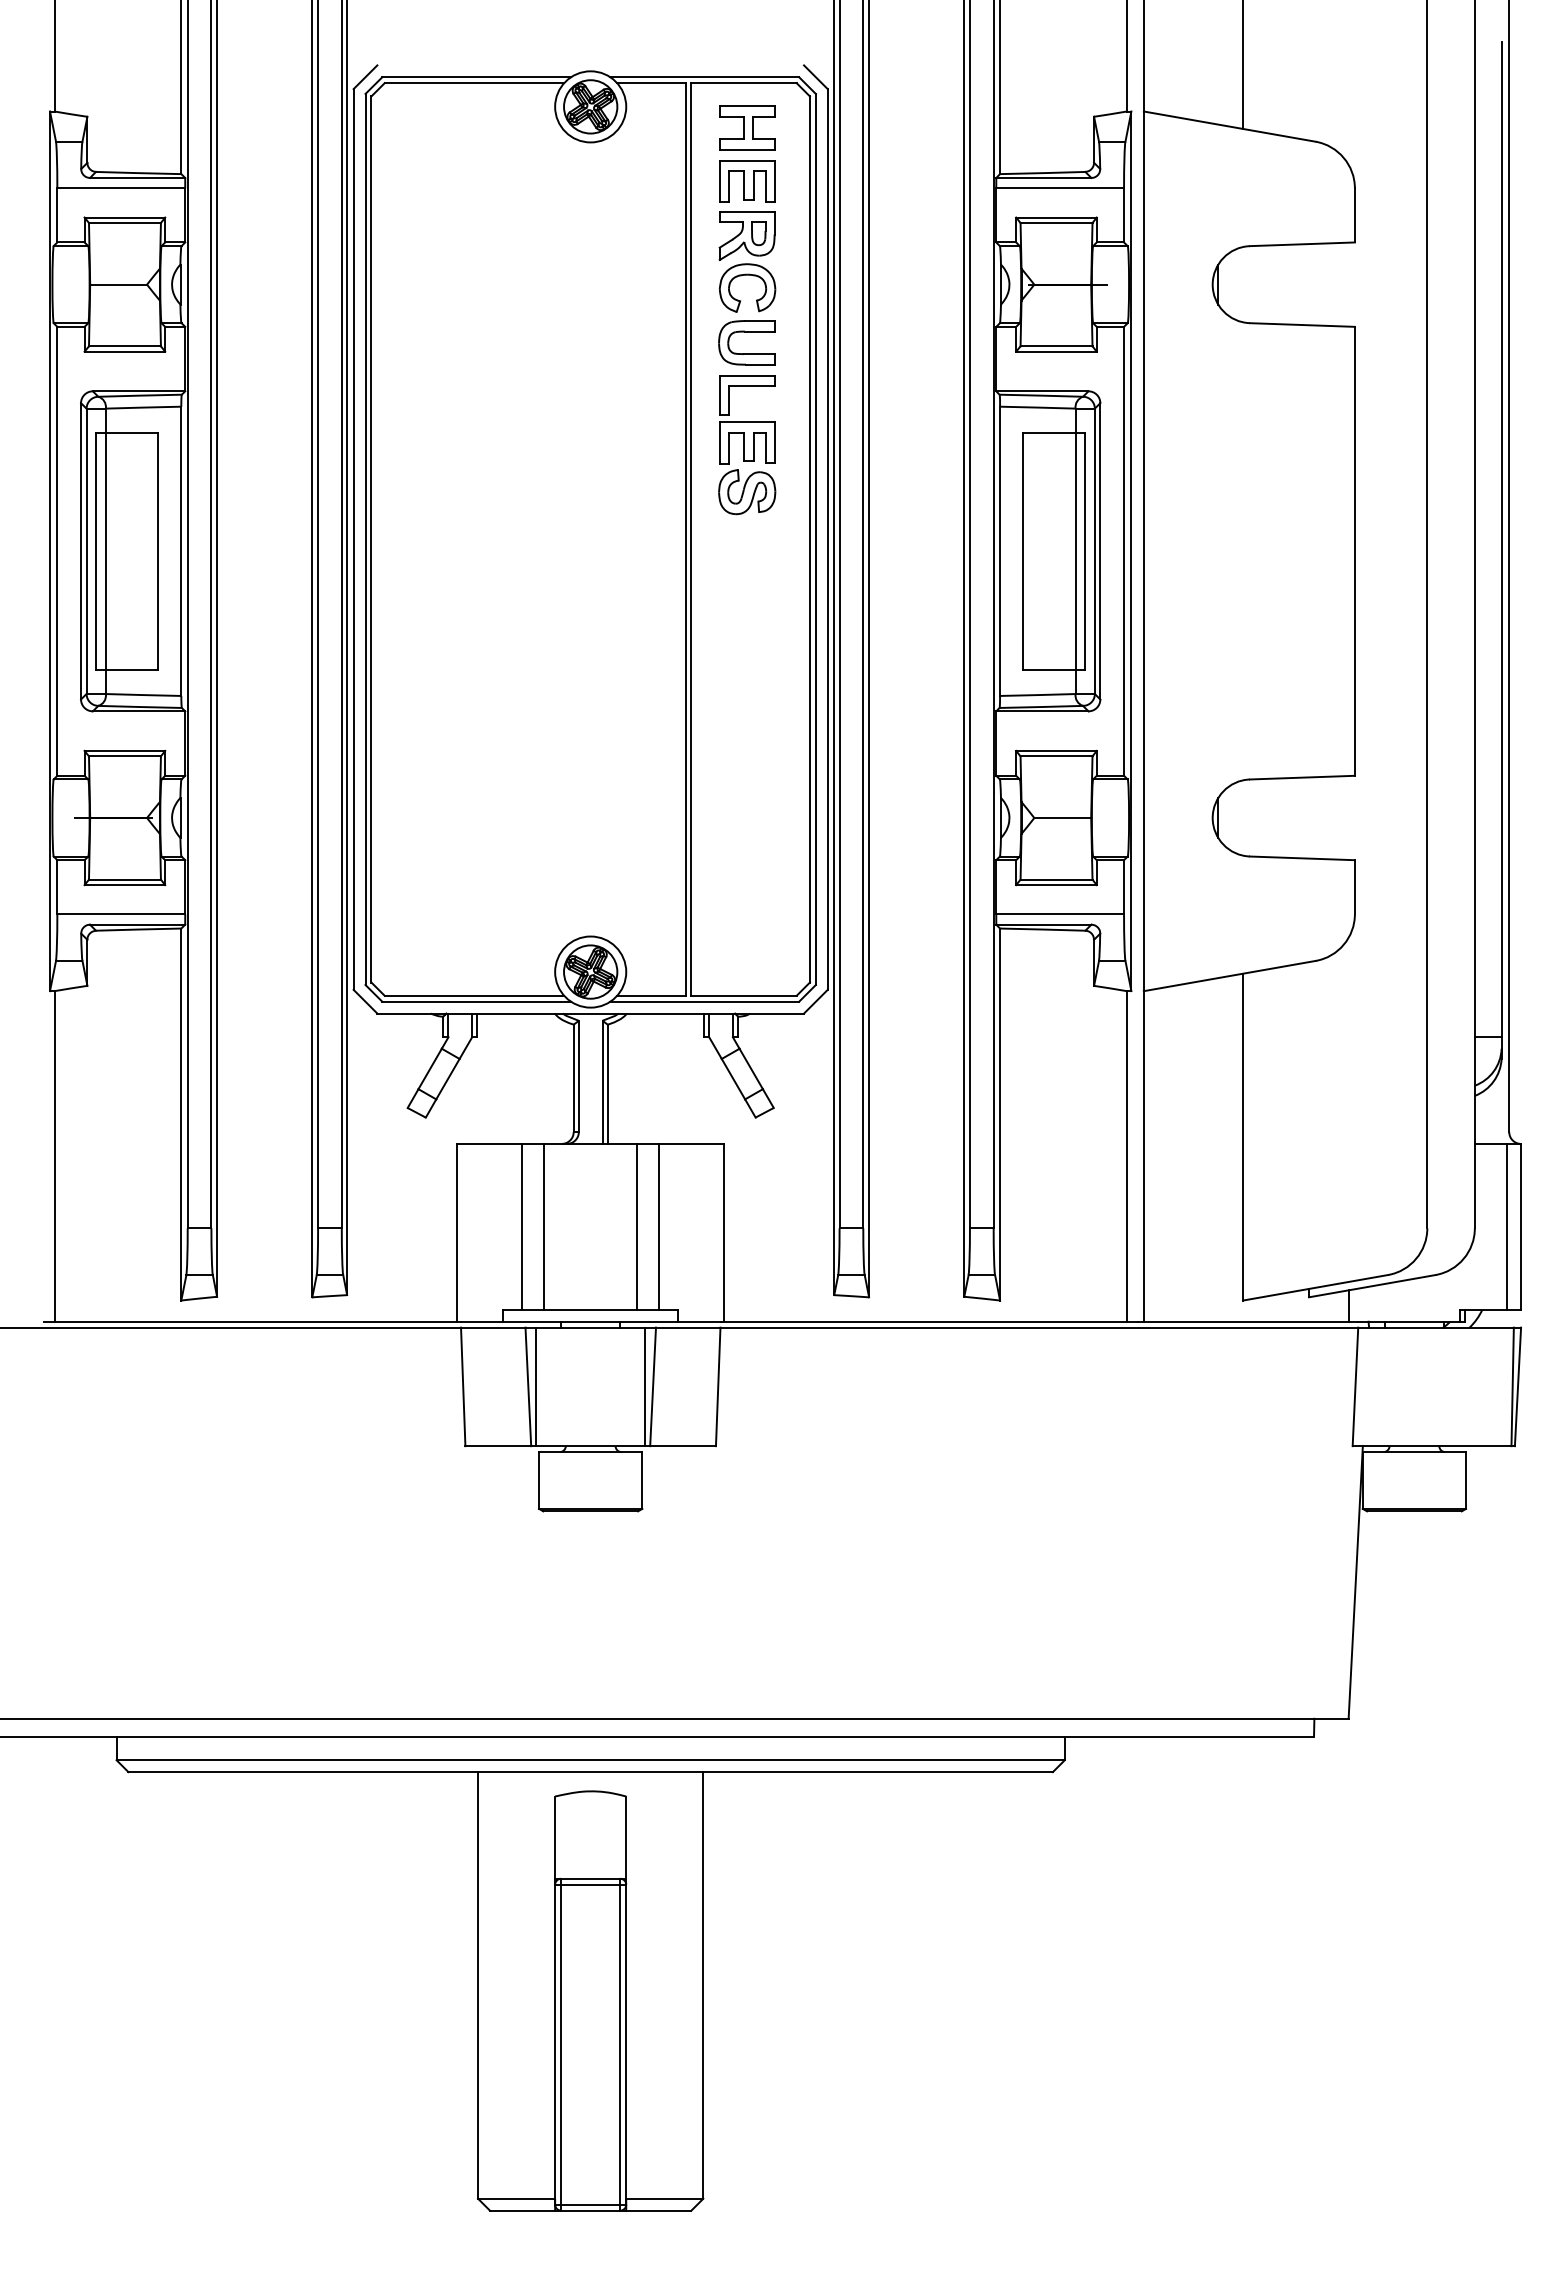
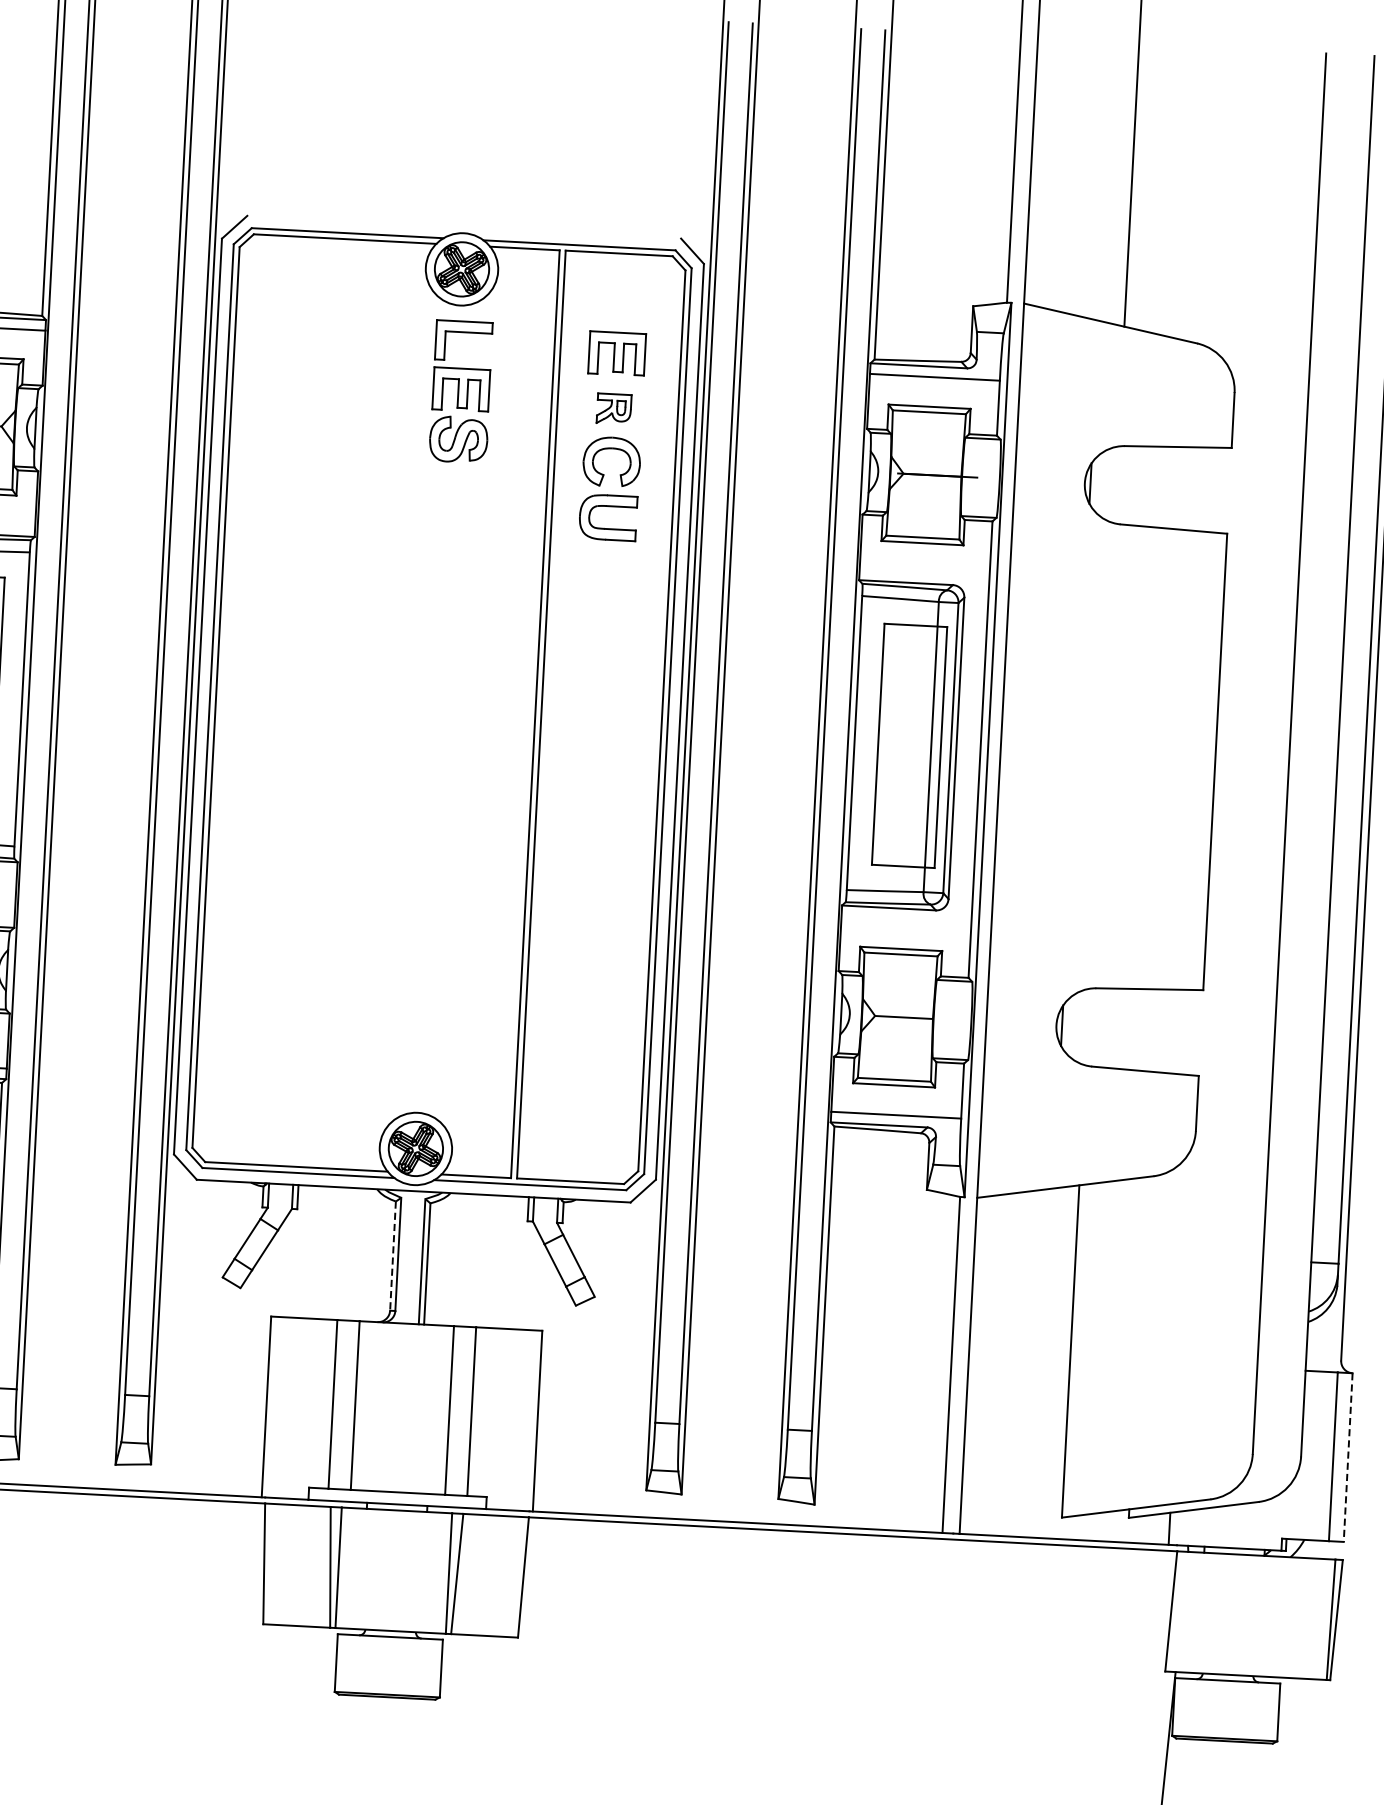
part: (747, 127) -> (620, 298), removed
part: (746, 236) -> (613, 409), size x0.6
part: (747, 445) -> (461, 392), moved
line: (573, 1078) -> (392, 1256), solid -> dashed
line: (1521, 1226) -> (1348, 1457), solid -> dashed

